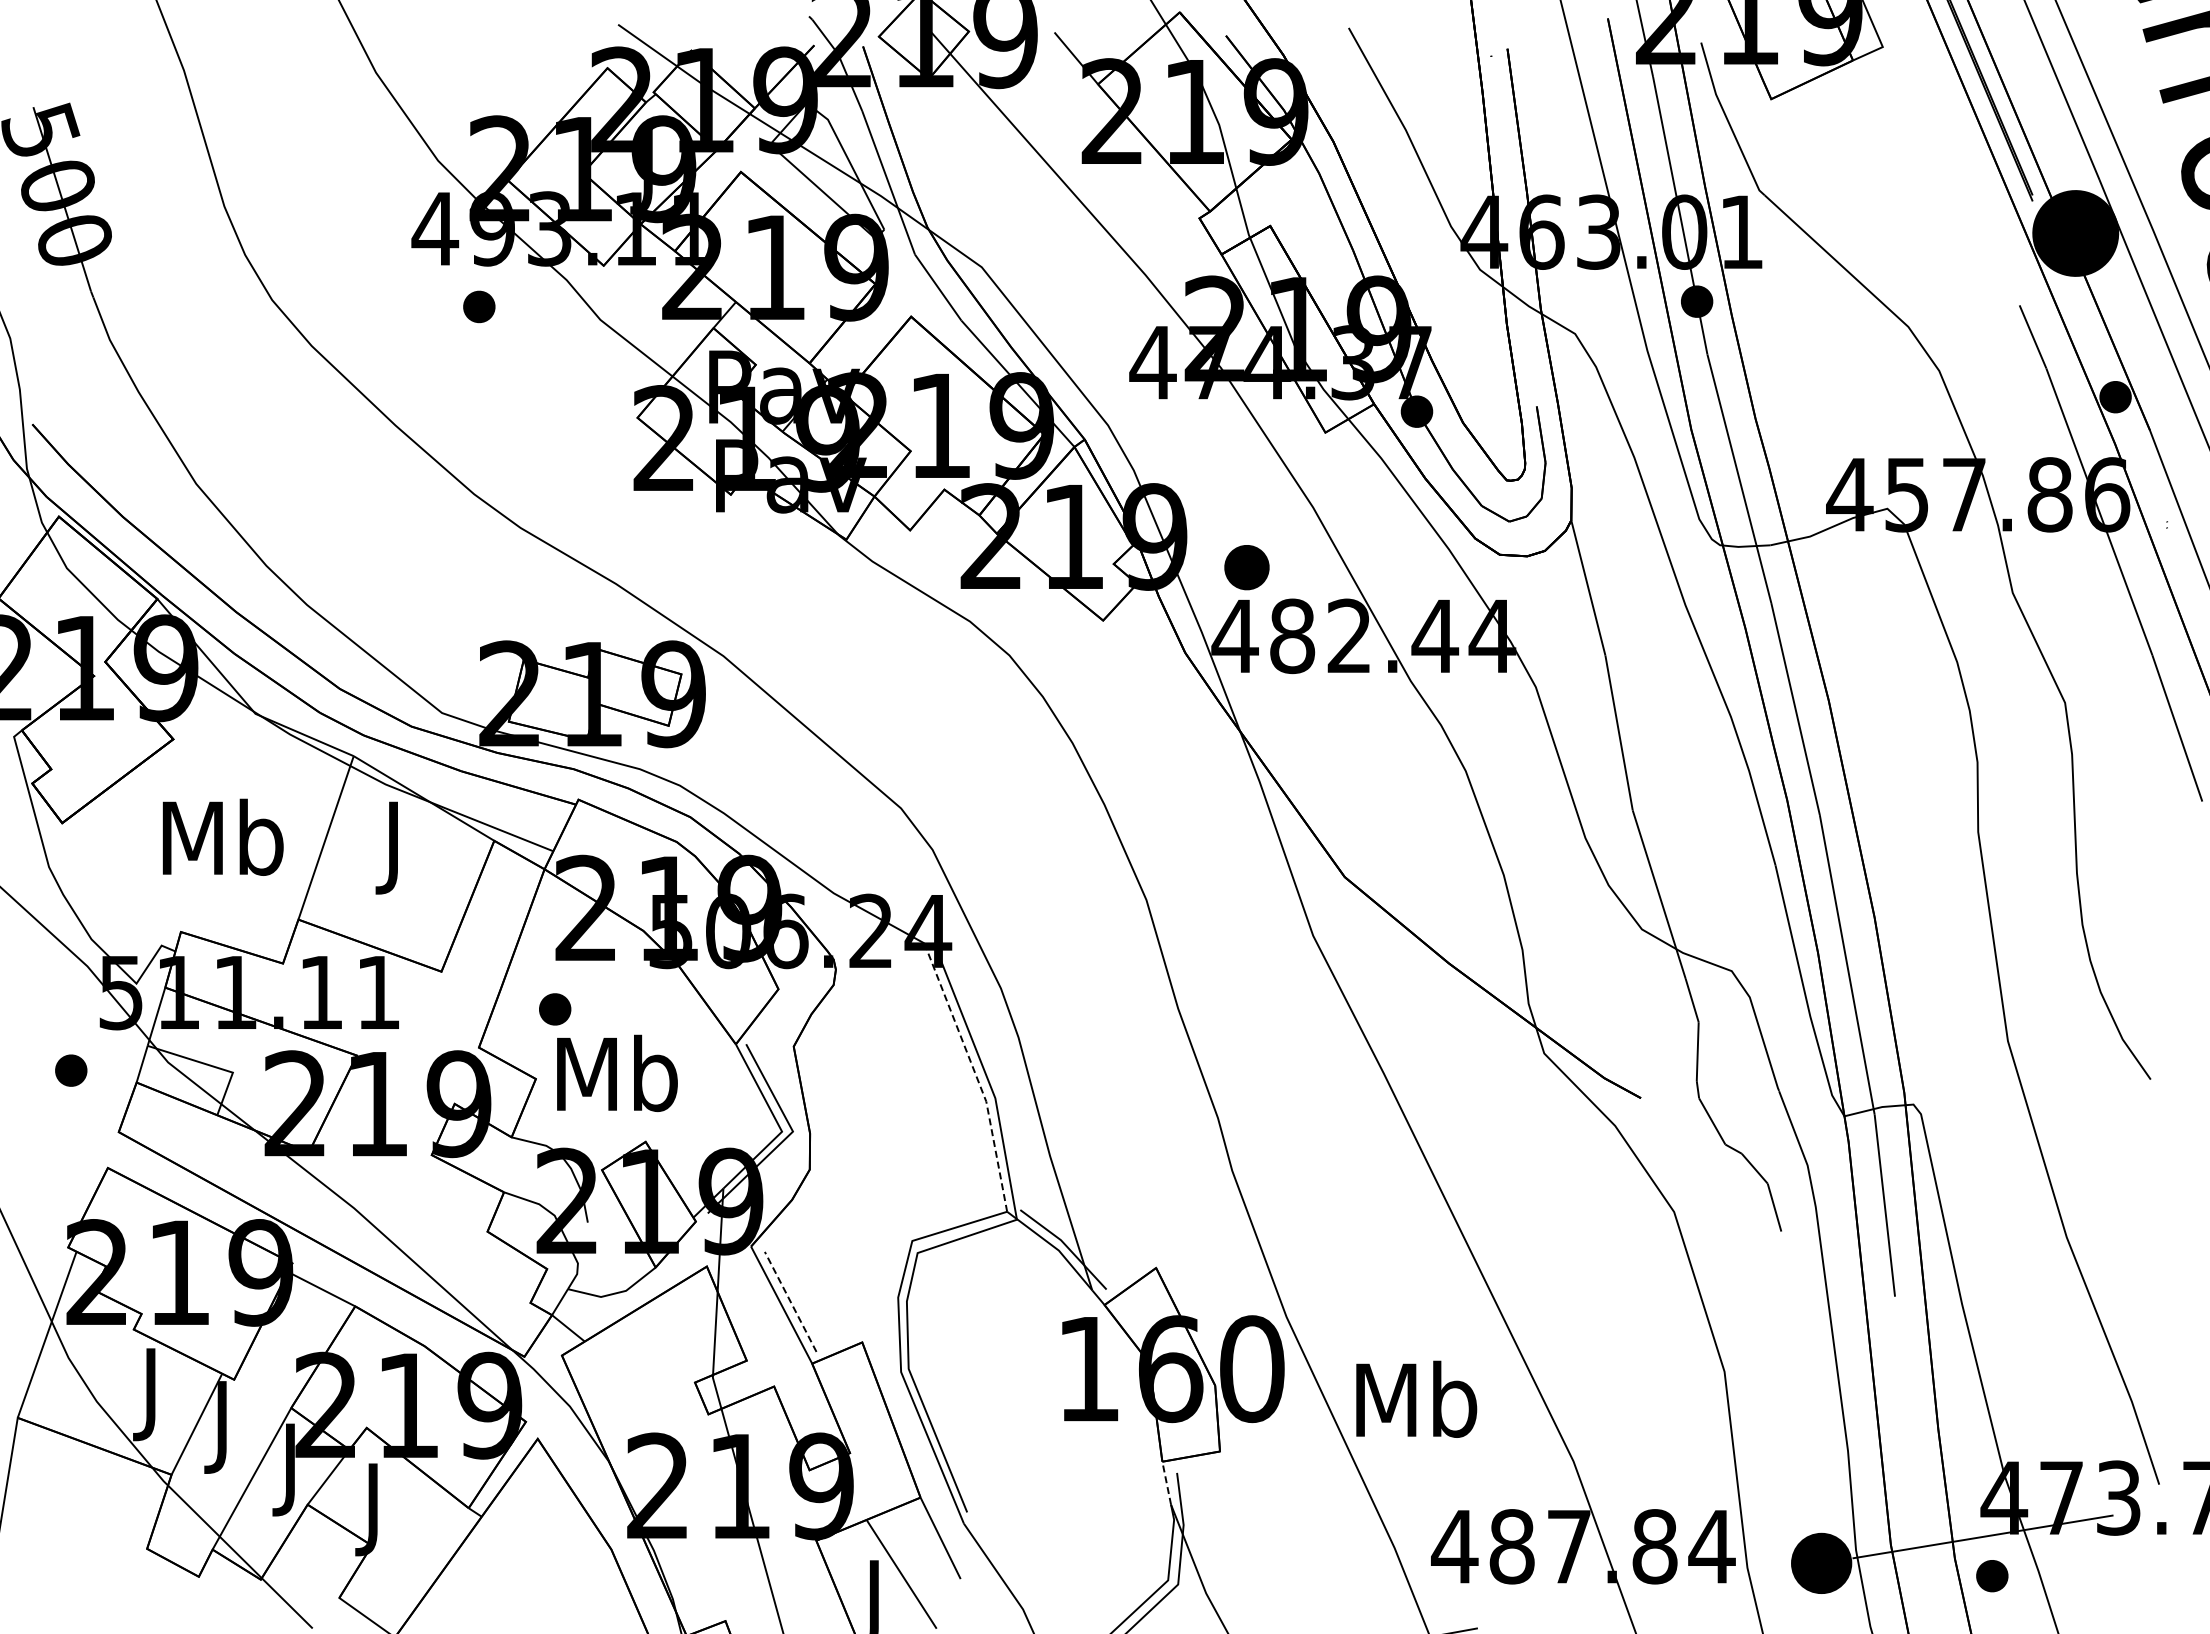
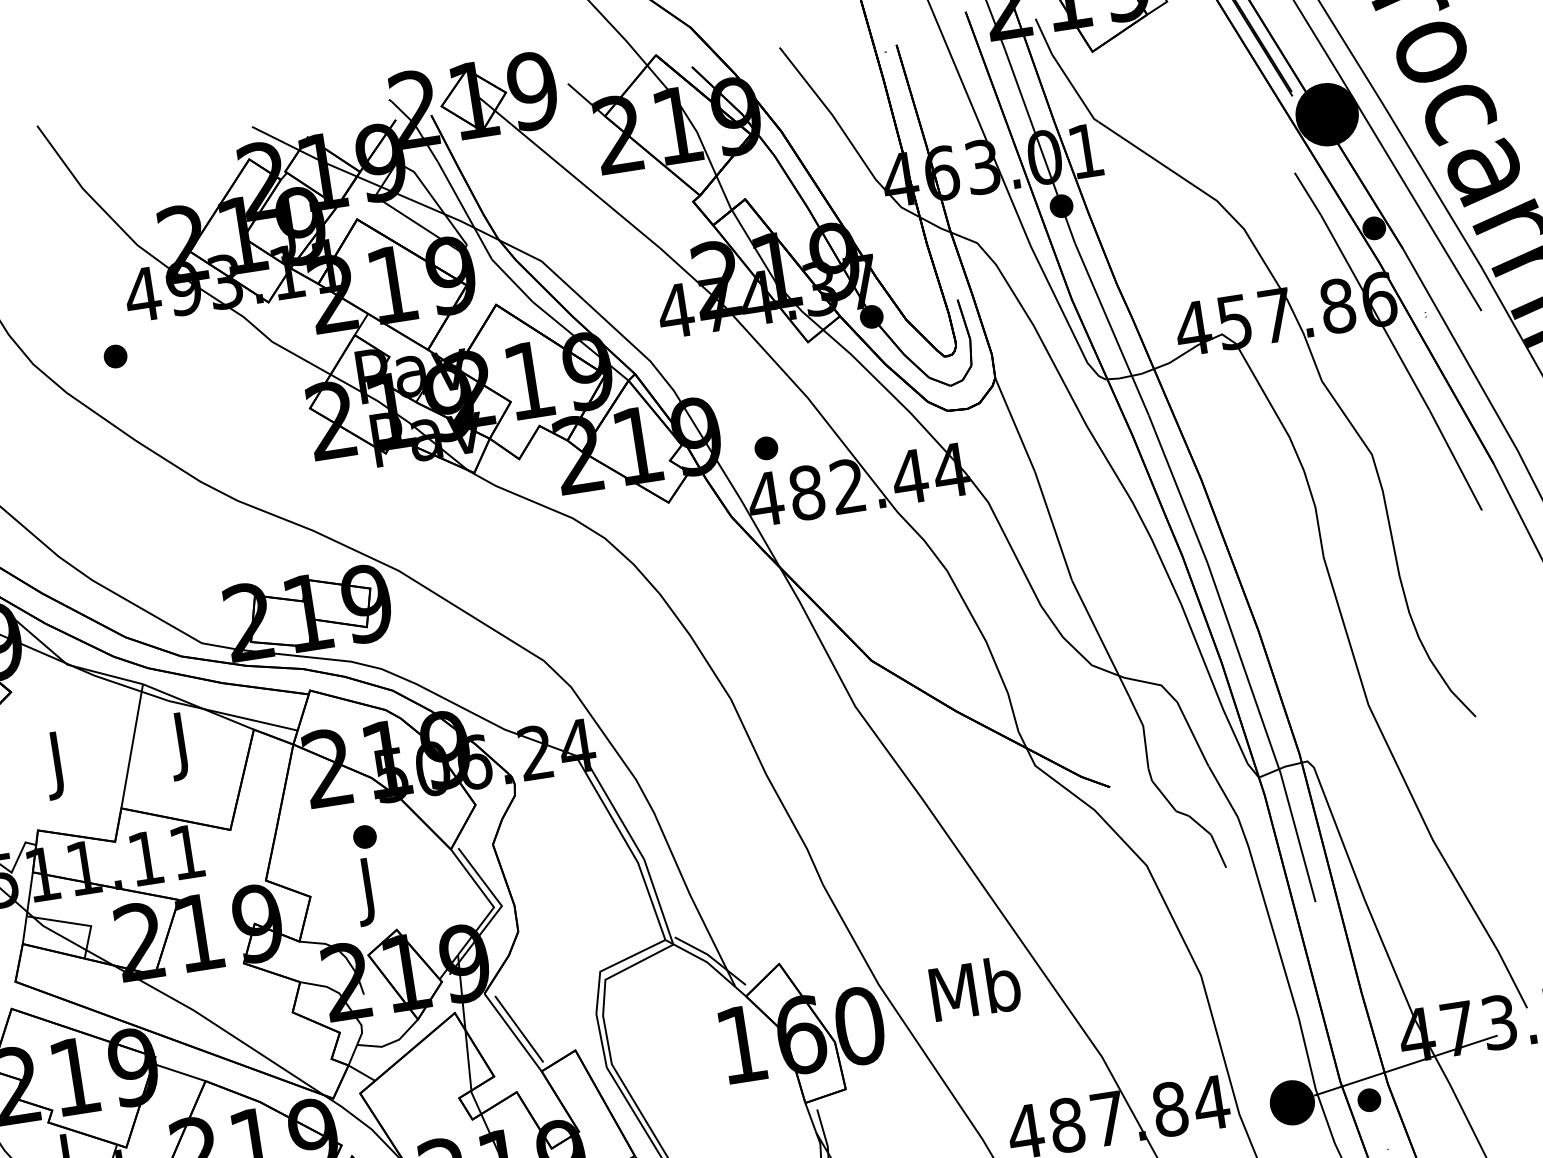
part: (479, 306) -> (115, 356), moved
part: (1246, 567) -> (766, 448), size x0.71
text: (222, 846) -> (58, 764), Mb -> J
part: (555, 1009) -> (365, 837), moved
line: (976, 1075) -> (628, 845), dashed -> solid
text: (617, 1082) -> (369, 890), Mb -> J
line: (790, 1301) -> (519, 1028), dashed -> solid
text: (1416, 1398) -> (975, 987), moved
line: (1166, 1483) -> (810, 1118), dashed -> solid
part: (1992, 1576) -> (1369, 1100), moved

